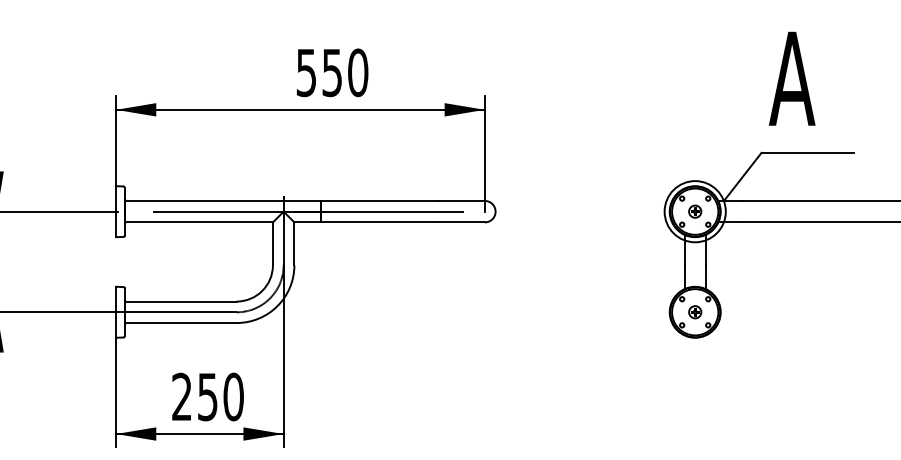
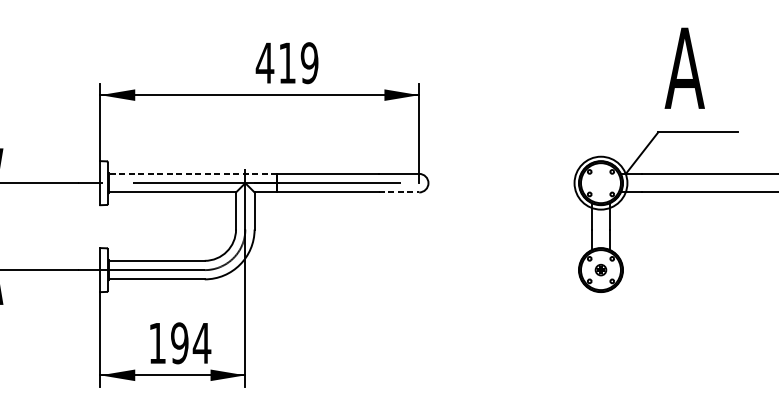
text: (331, 72) -> (286, 62), 550 -> 419
line: (222, 200) -> (192, 173), solid -> dashed
part: (695, 211) -> (601, 183), removed
line: (461, 222) -> (399, 192), solid -> dashed
text: (208, 396) -> (180, 342), 250 -> 194

